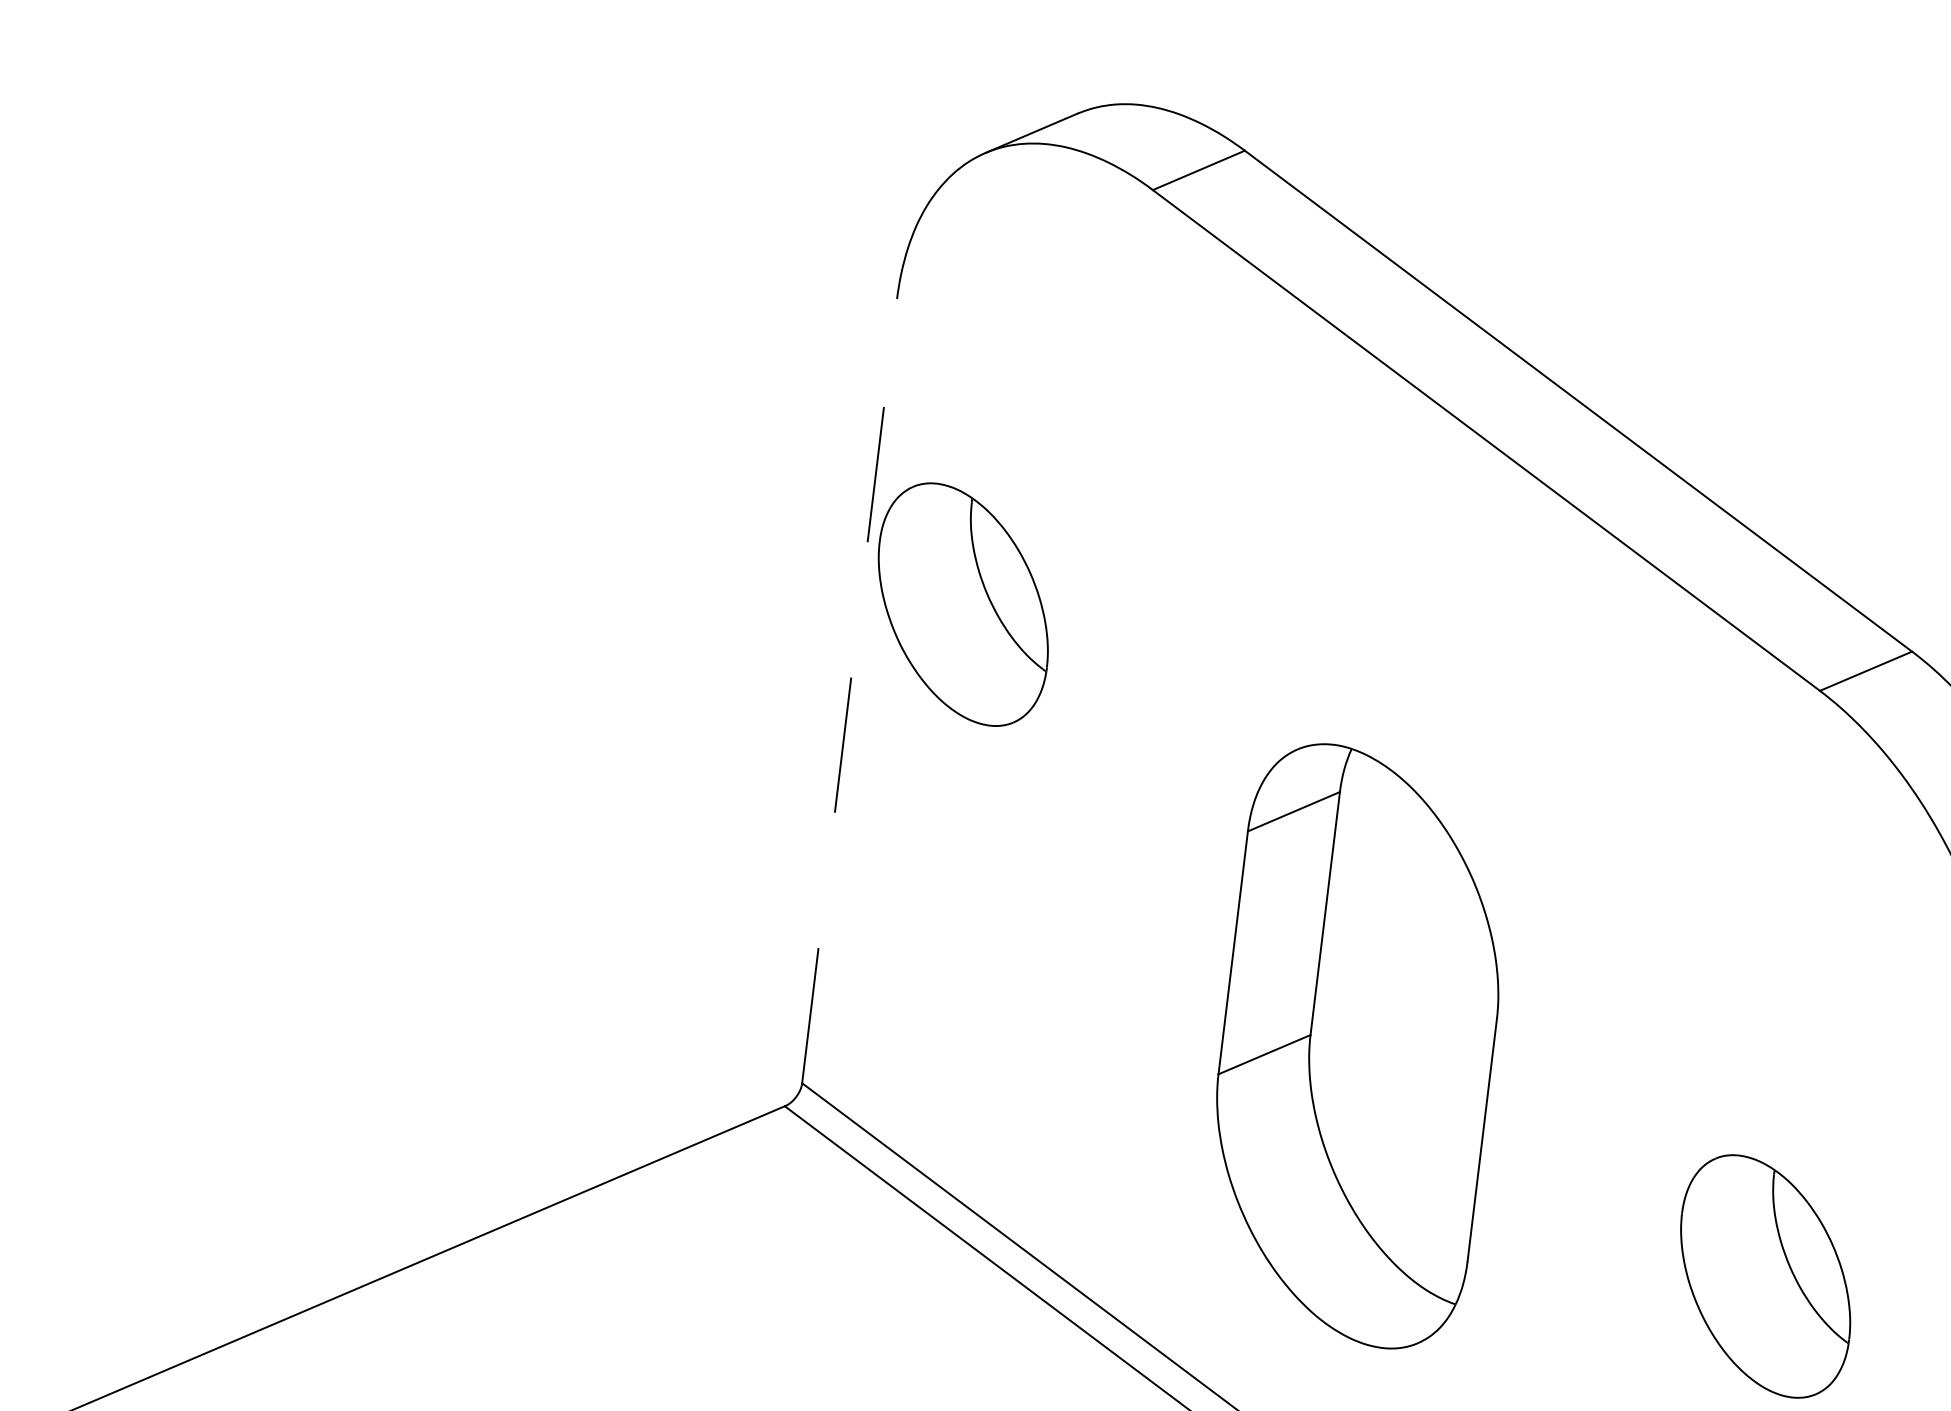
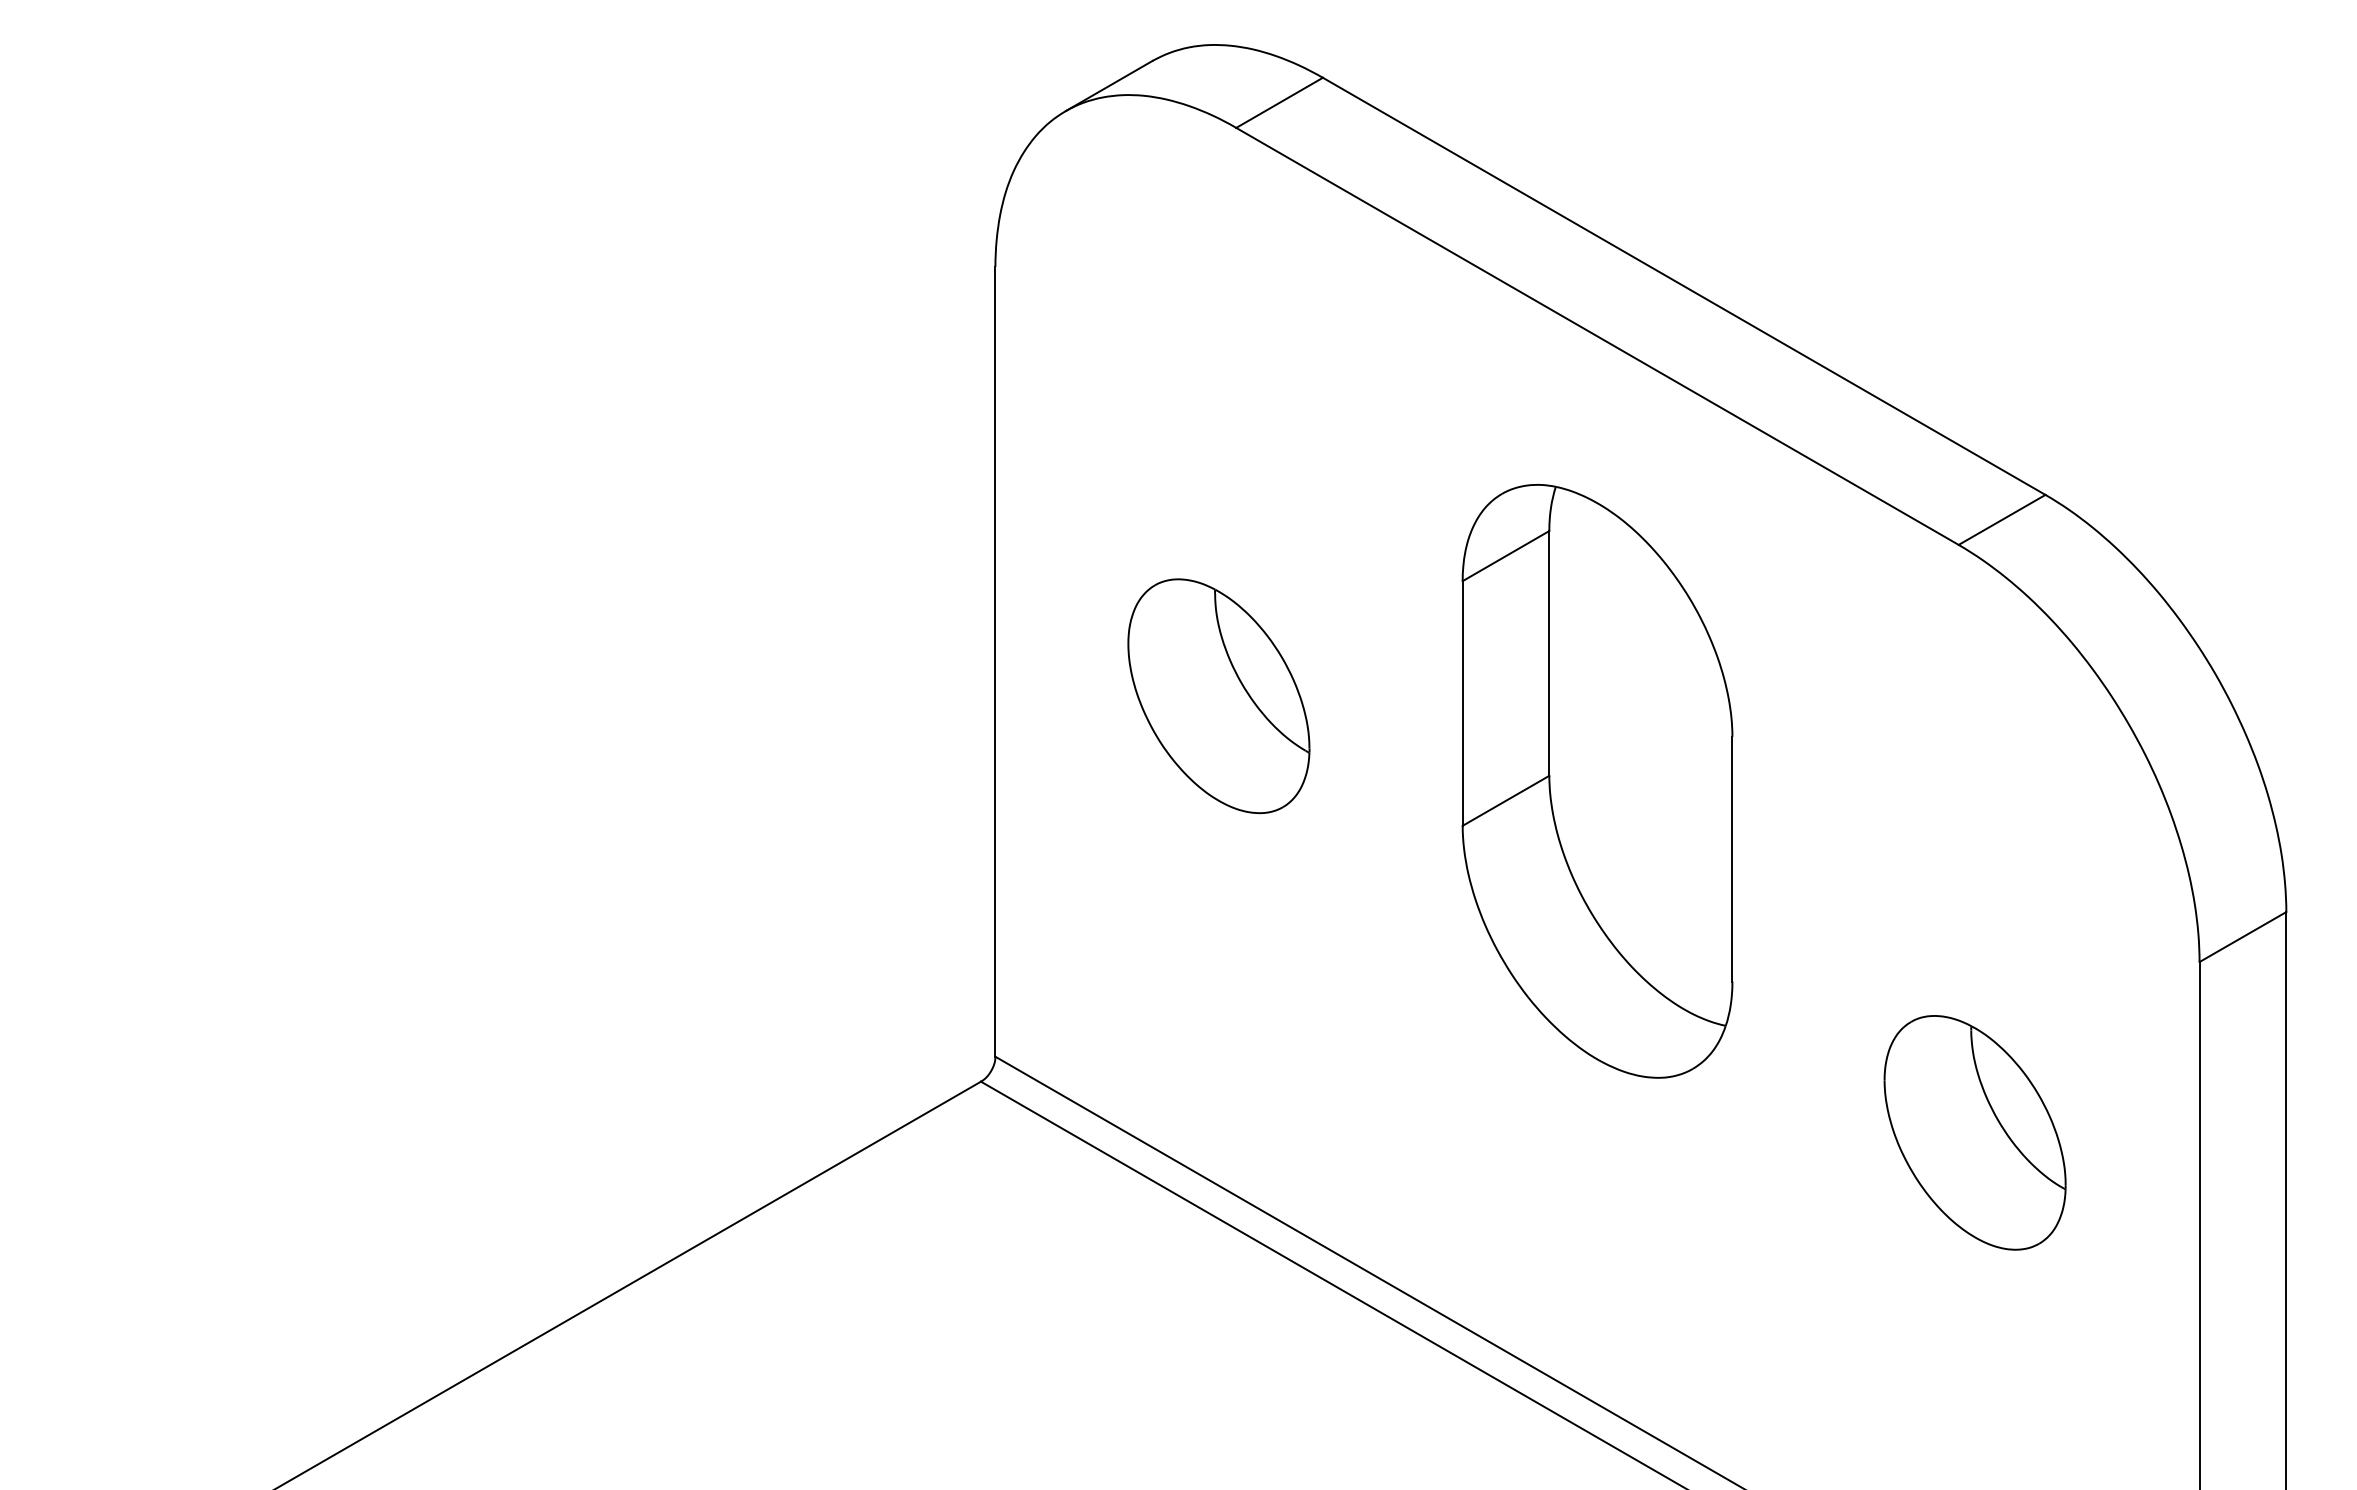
part: (962, 604) -> (1218, 696), moved
line: (849, 690) -> (995, 661), dashed -> solid
part: (1357, 1046) -> (1597, 781), moved

